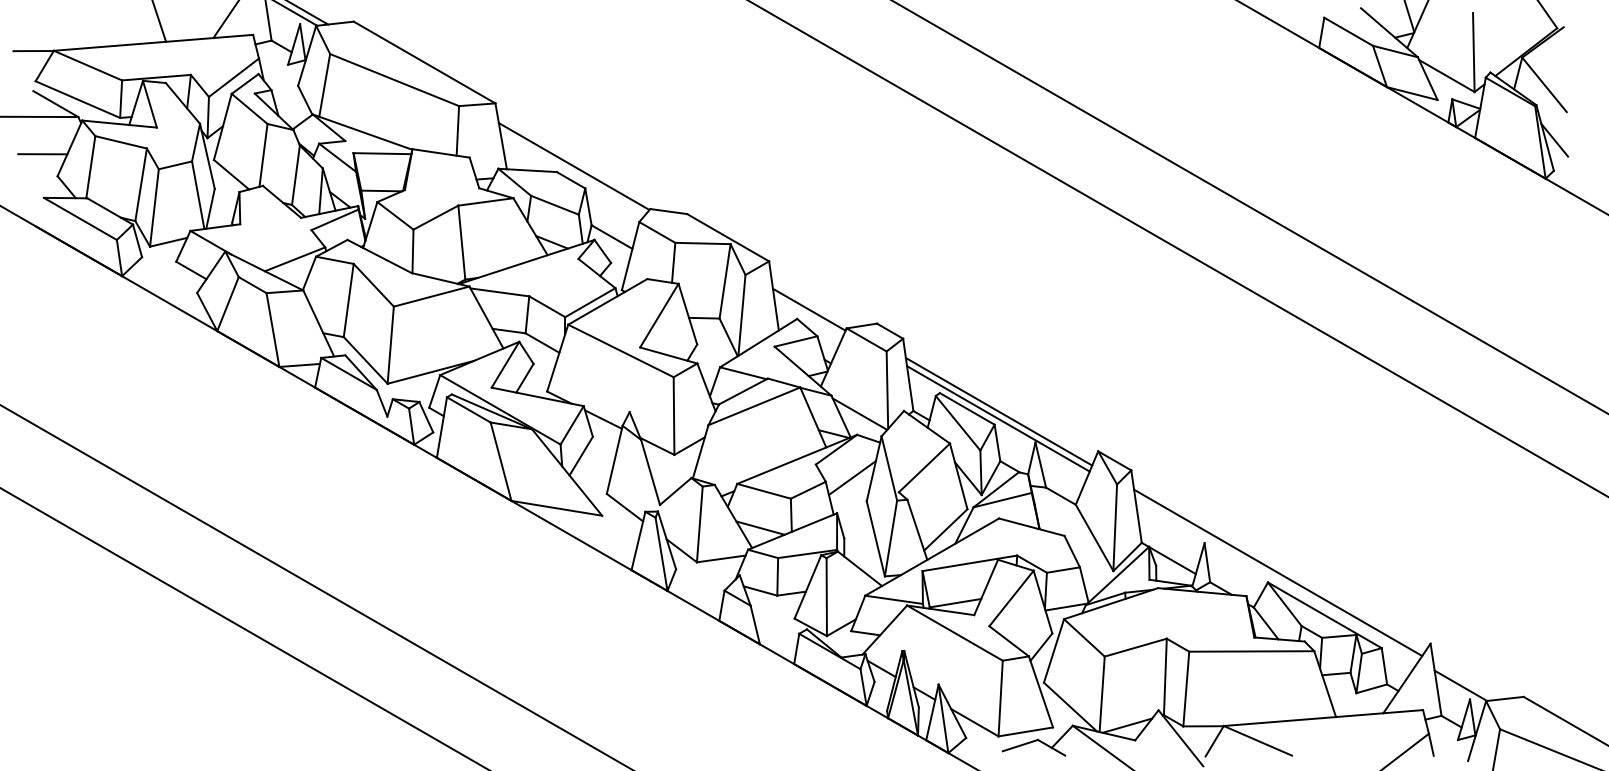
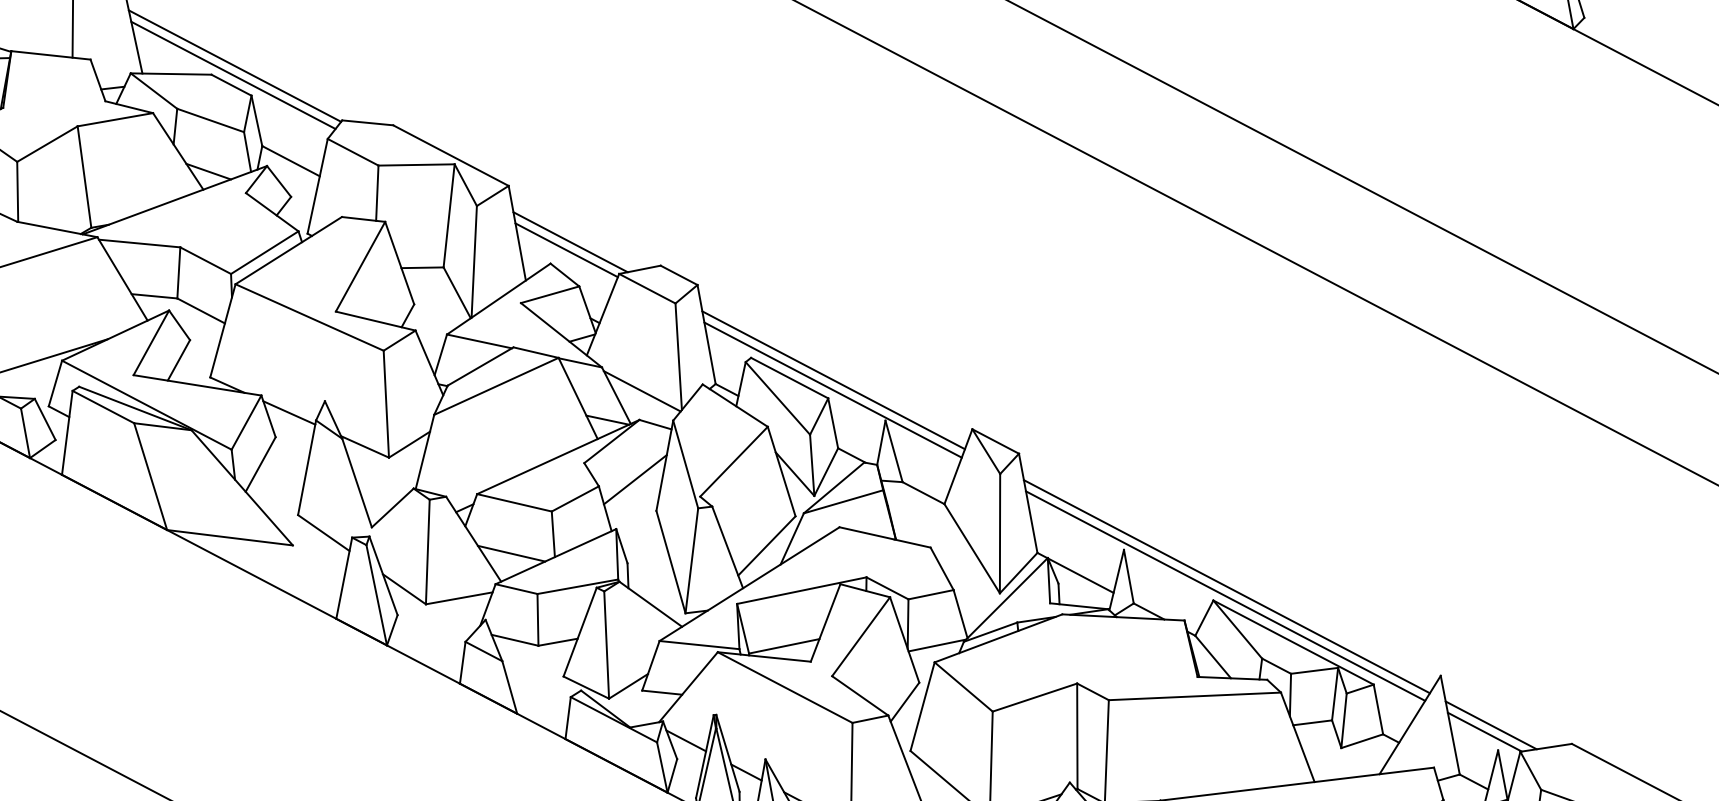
line: (572, 173) -> (233, 75), added
line: (811, 303) -> (569, 241), added
line: (1276, 579) -> (1224, 595), added
line: (1465, 680) -> (1490, 724), added

